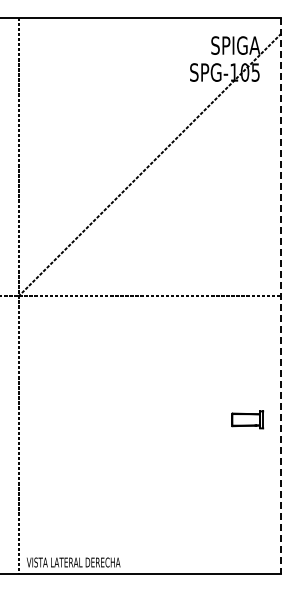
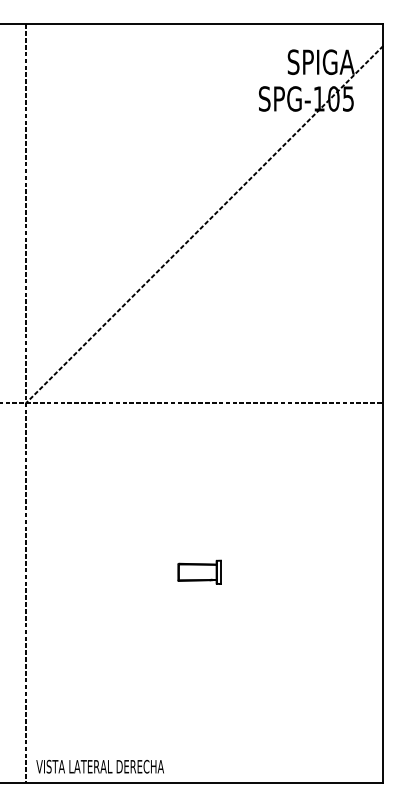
line: (281, 296) -> (383, 404), dashed -> solid
part: (247, 419) -> (199, 571), moved

